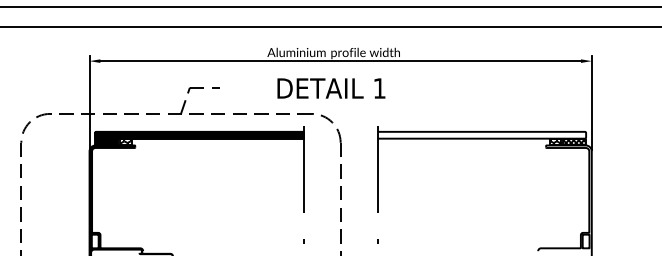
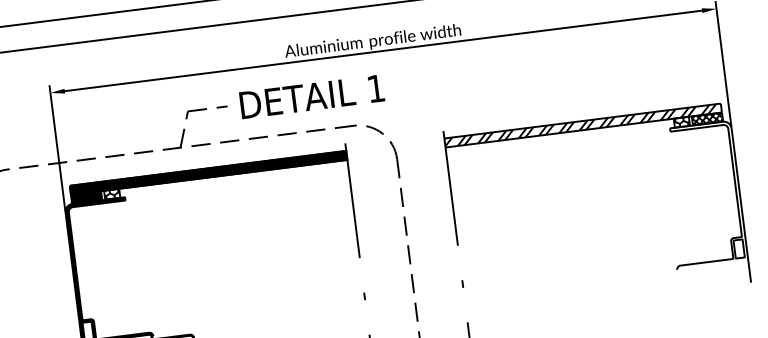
text: (331, 88) -> (312, 96), moved
hatch: (479, 134) -> (579, 124), added

